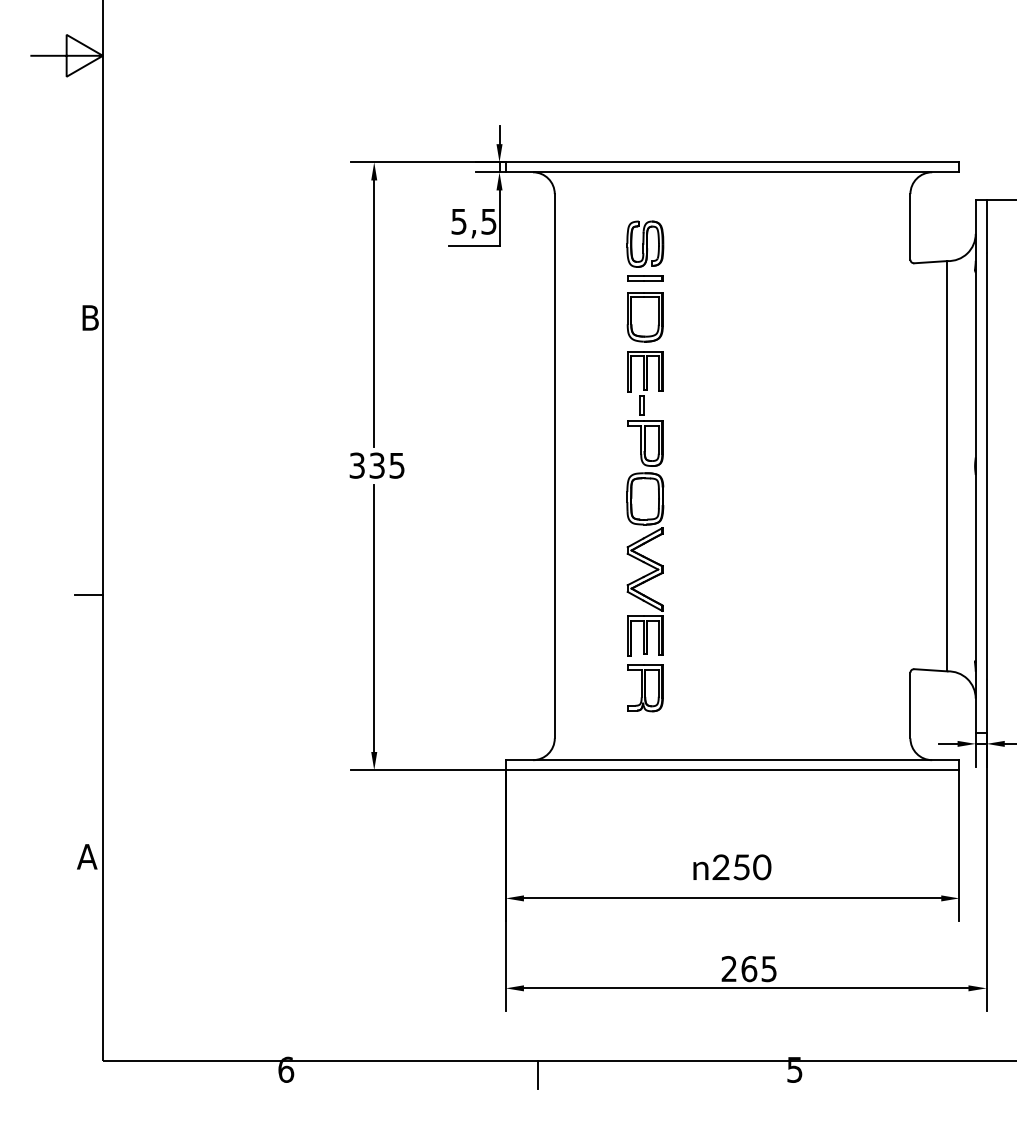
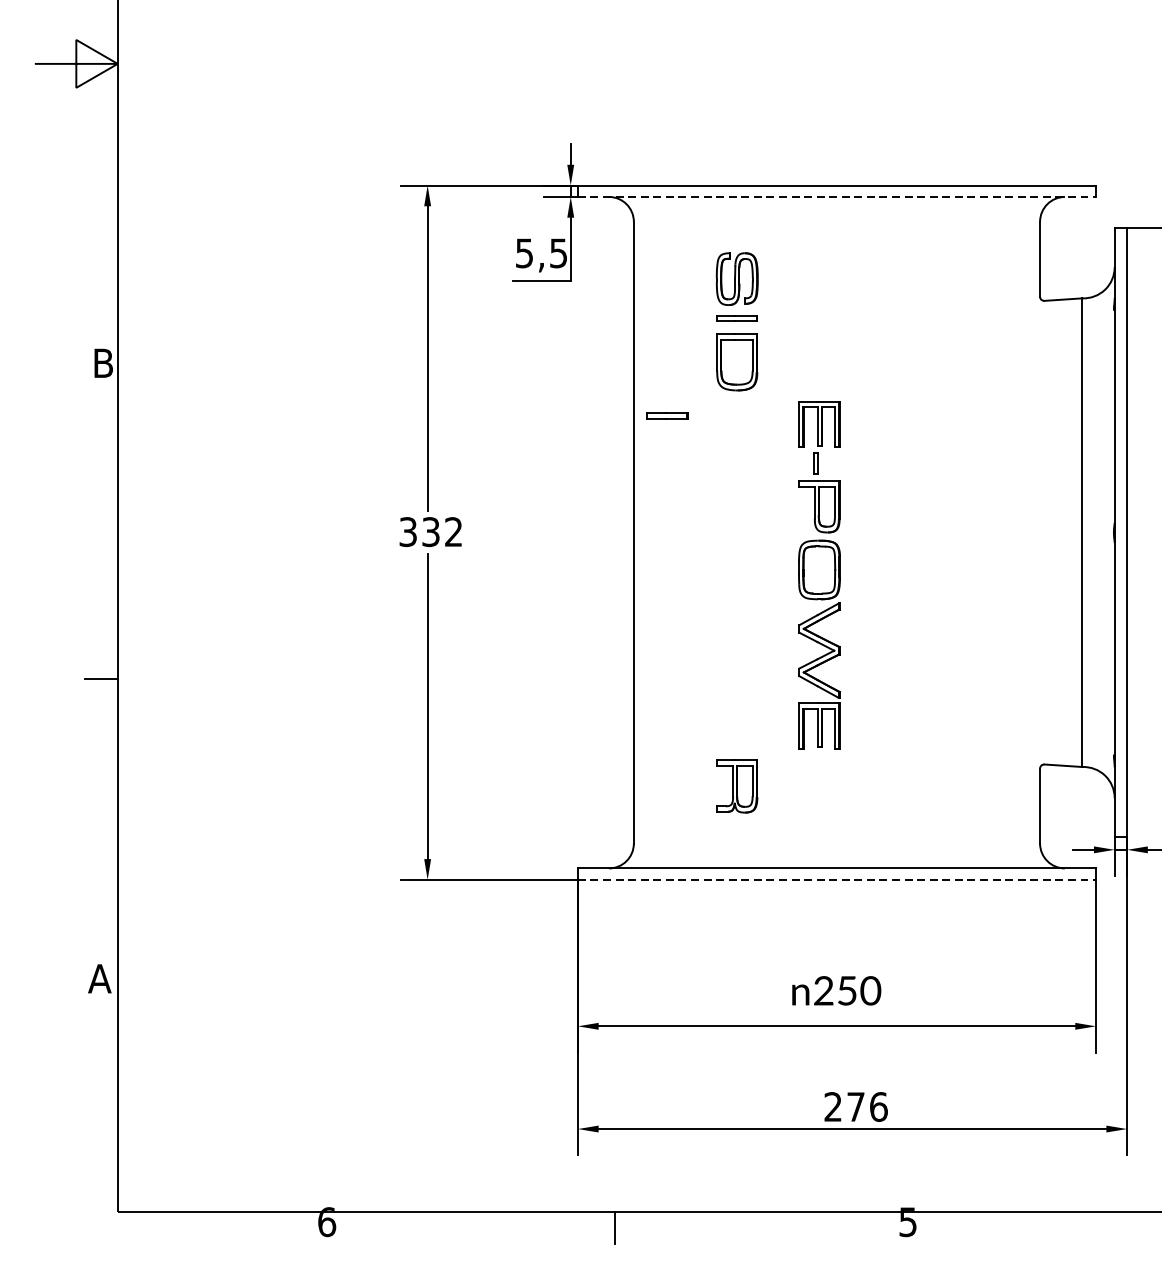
line: (732, 172) -> (836, 197), solid -> dashed
part: (584, 363) -> (667, 415), added
text: (396, 465) -> (453, 531), 335 -> 332
part: (645, 503) -> (819, 575), moved
line: (732, 770) -> (836, 880), solid -> dashed
text: (759, 969) -> (867, 1107), 265 -> 276

